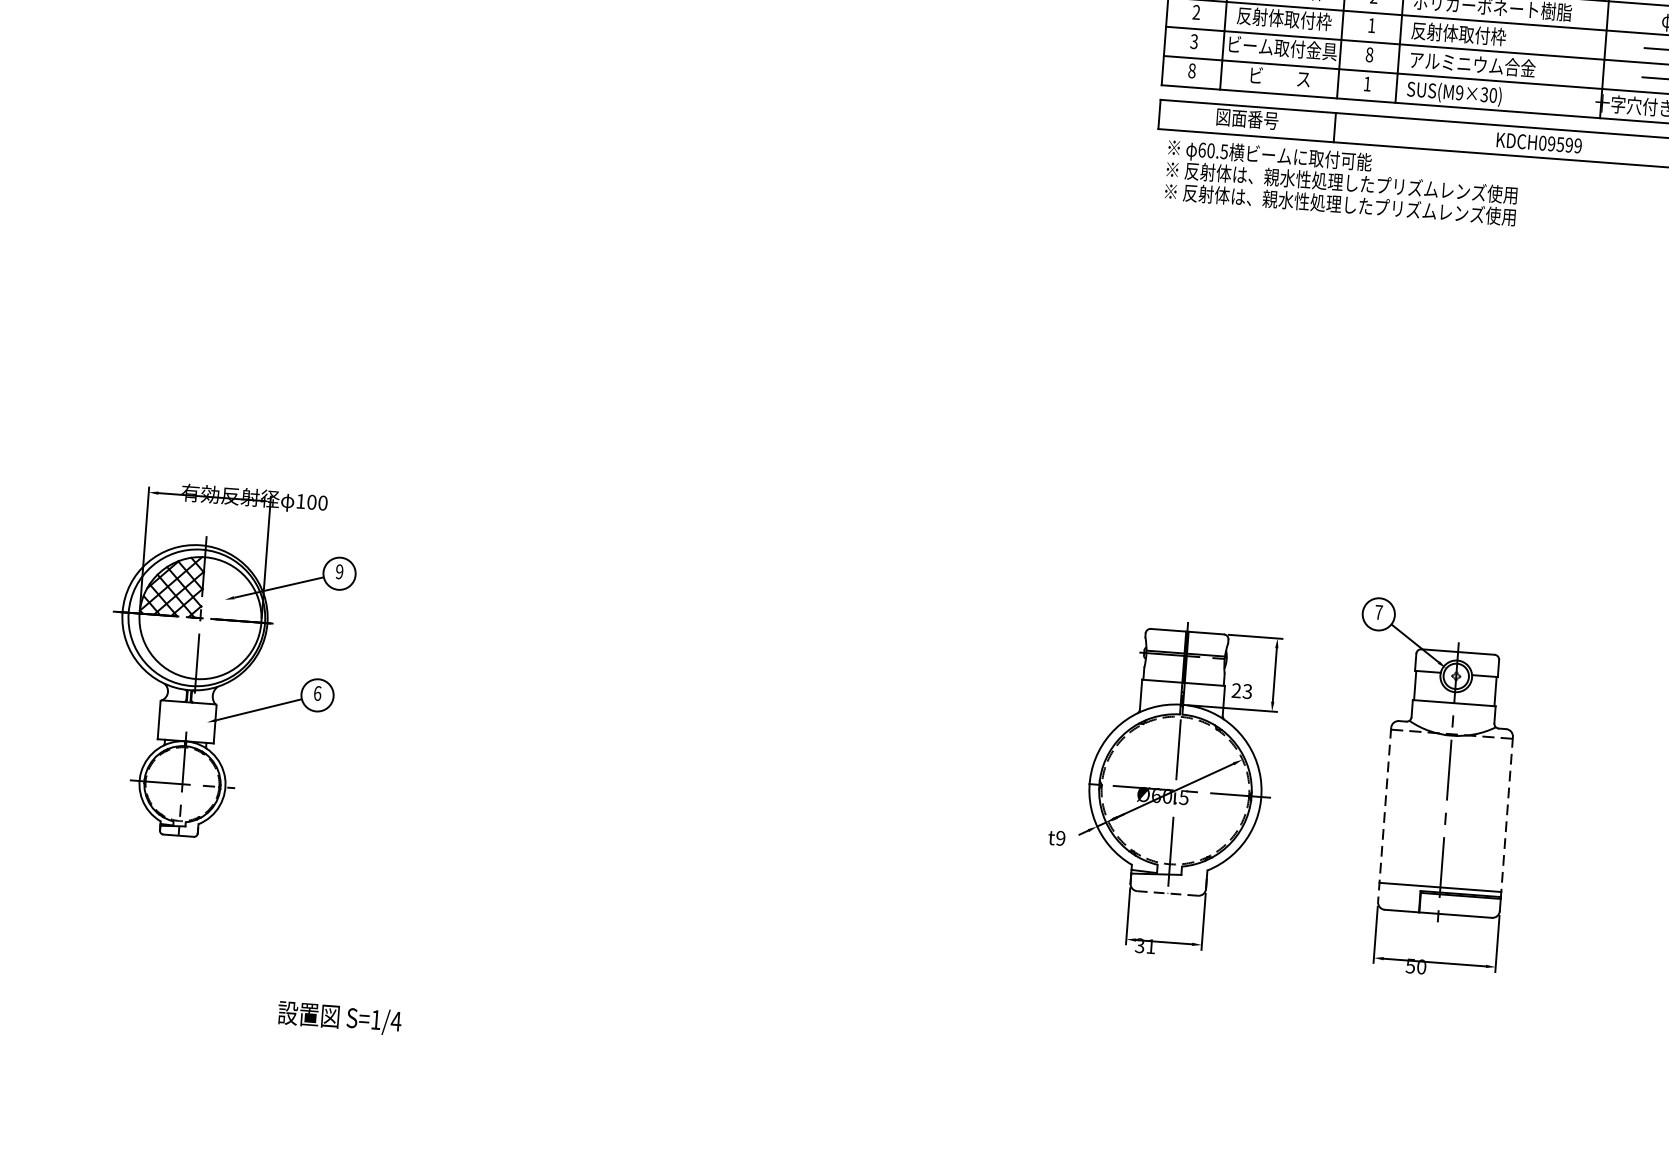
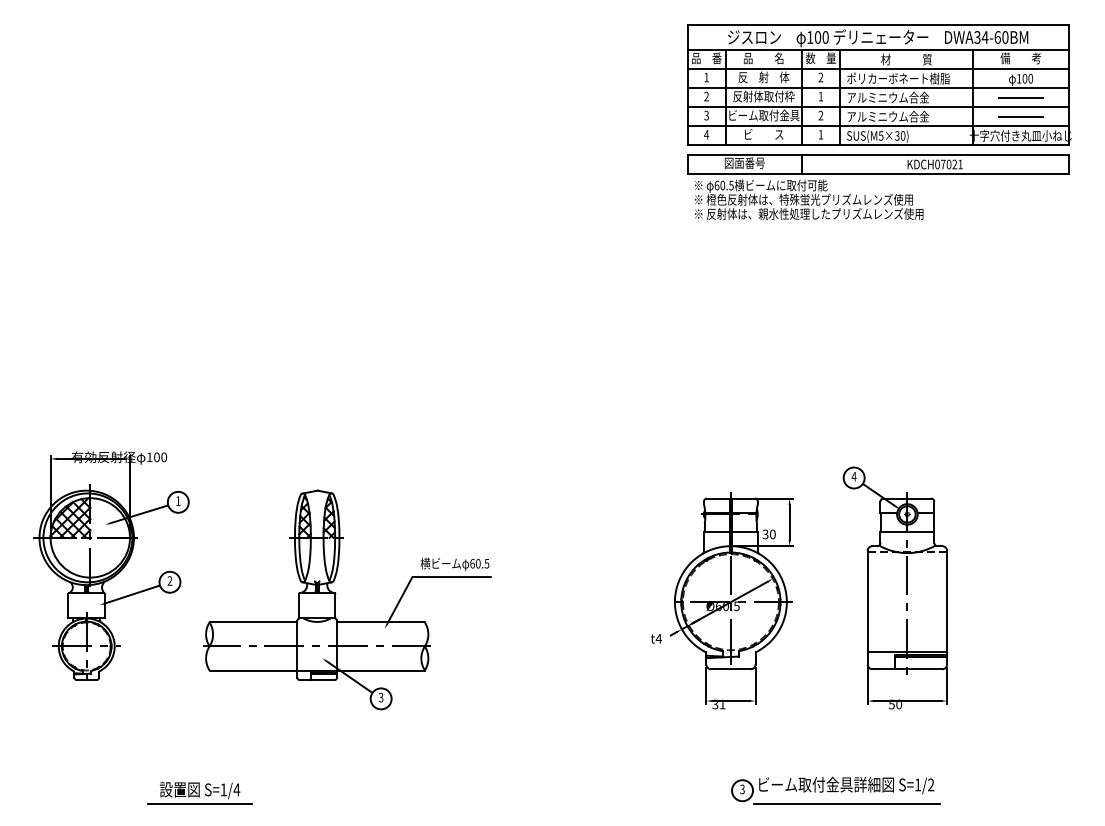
text: (1475, 34) -> (888, 97), 反射体取付枠 -> アルミニウム合金
text: (1369, 54) -> (820, 115), 8 -> 2
text: (1191, 70) -> (706, 134), 8 -> 4
text: (1458, 92) -> (880, 135), SUS(M9×30) -> SUS(M5×30)
text: (1564, 144) -> (951, 164), KDCH09599 -> KDCH07021
text: (1350, 182) -> (814, 199), ※ 反射体は、親水性処理したプリズムレンズ使用 -> ※ 橙色反射体は、特殊蛍光プリズムレンズ使用
text: (340, 570) -> (178, 500), 9 -> 1
text: (1377, 611) -> (853, 476), 7 -> 4
text: (1240, 691) -> (768, 534), 23 -> 30
text: (317, 692) -> (169, 580), 6 -> 2
part: (569, 740) -> (335, 599), added
line: (1384, 814) -> (867, 607), dashed -> solid
line: (1507, 817) -> (947, 603), dashed -> solid
text: (1060, 837) -> (658, 638), t9 -> t4
line: (1167, 893) -> (730, 669), dashed -> solid
line: (337, 1038) -> (199, 803), added
part: (1314, 1091) -> (835, 790), added

